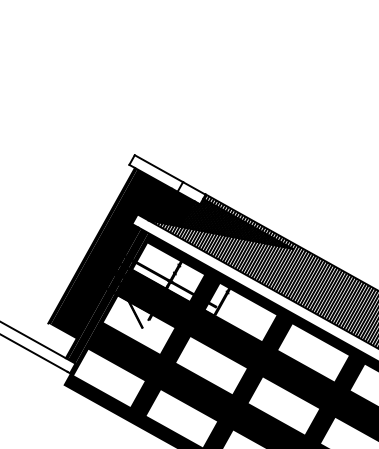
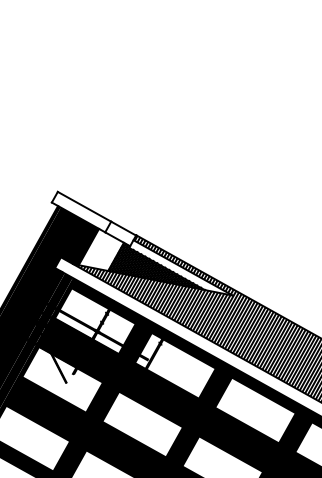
fill: (173, 207) -> (100, 249), removed
hatch: (245, 223) -> (180, 267), removed

